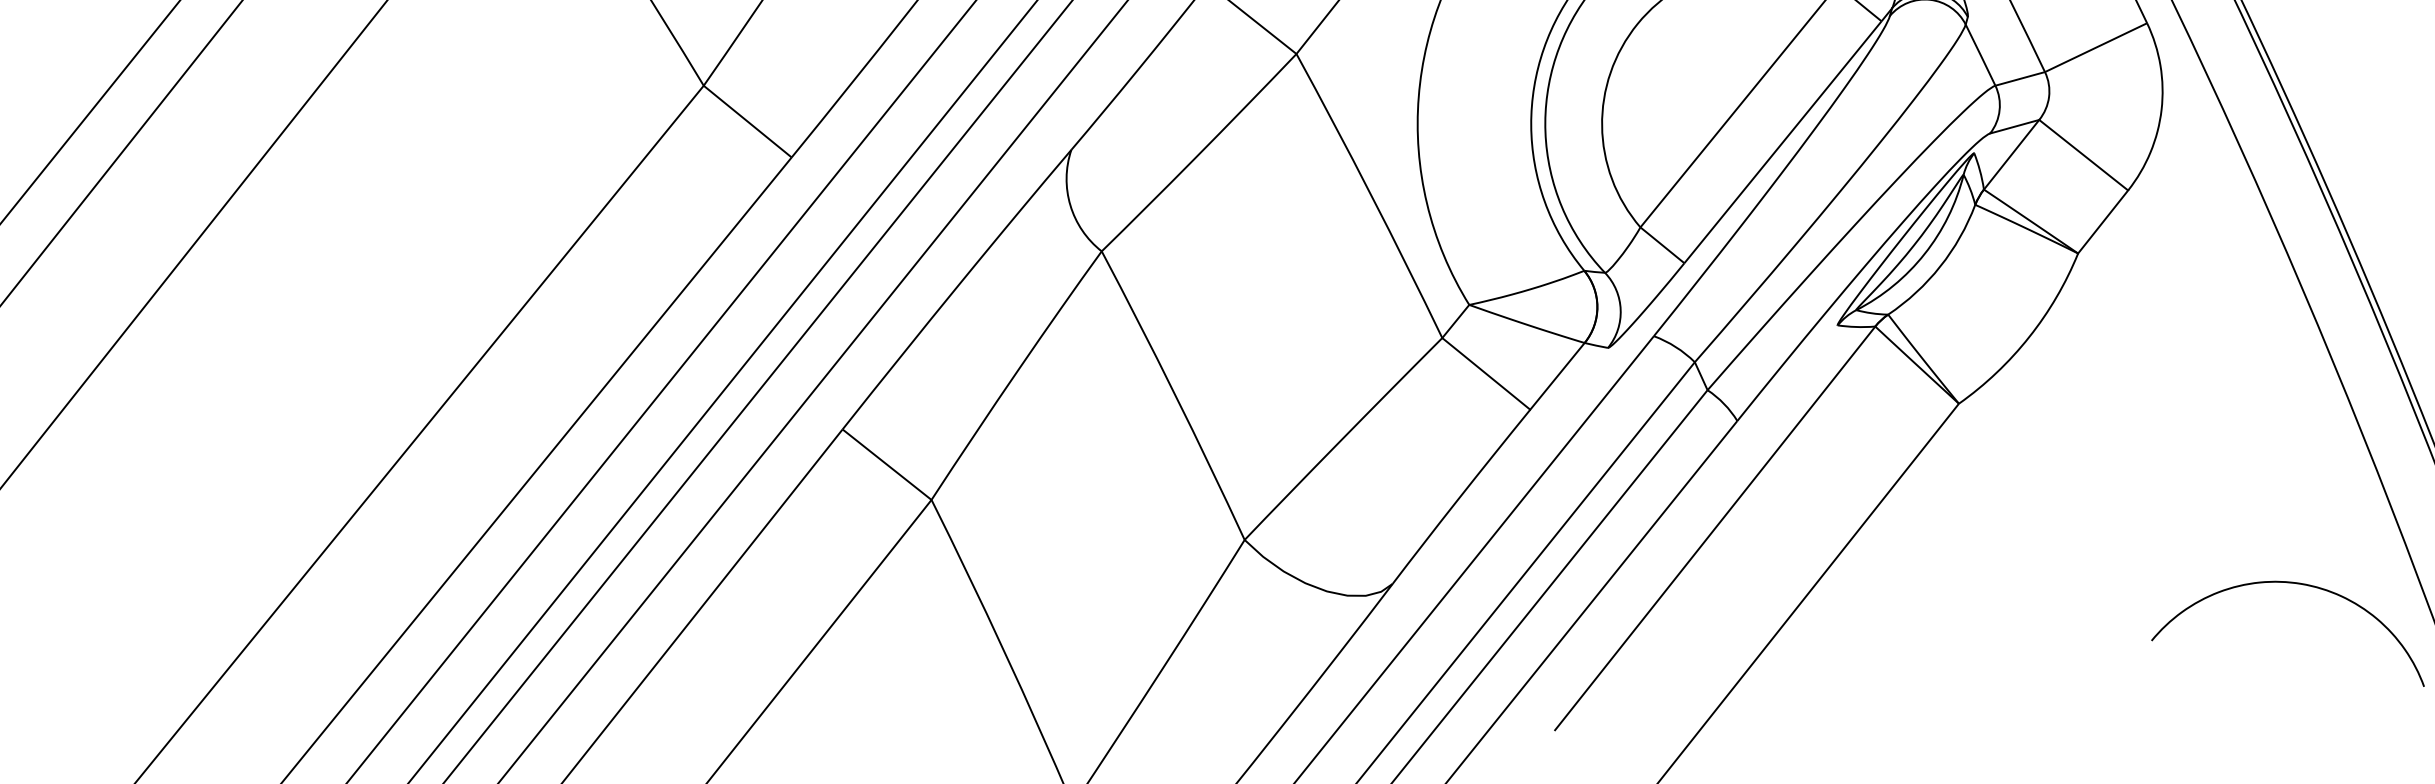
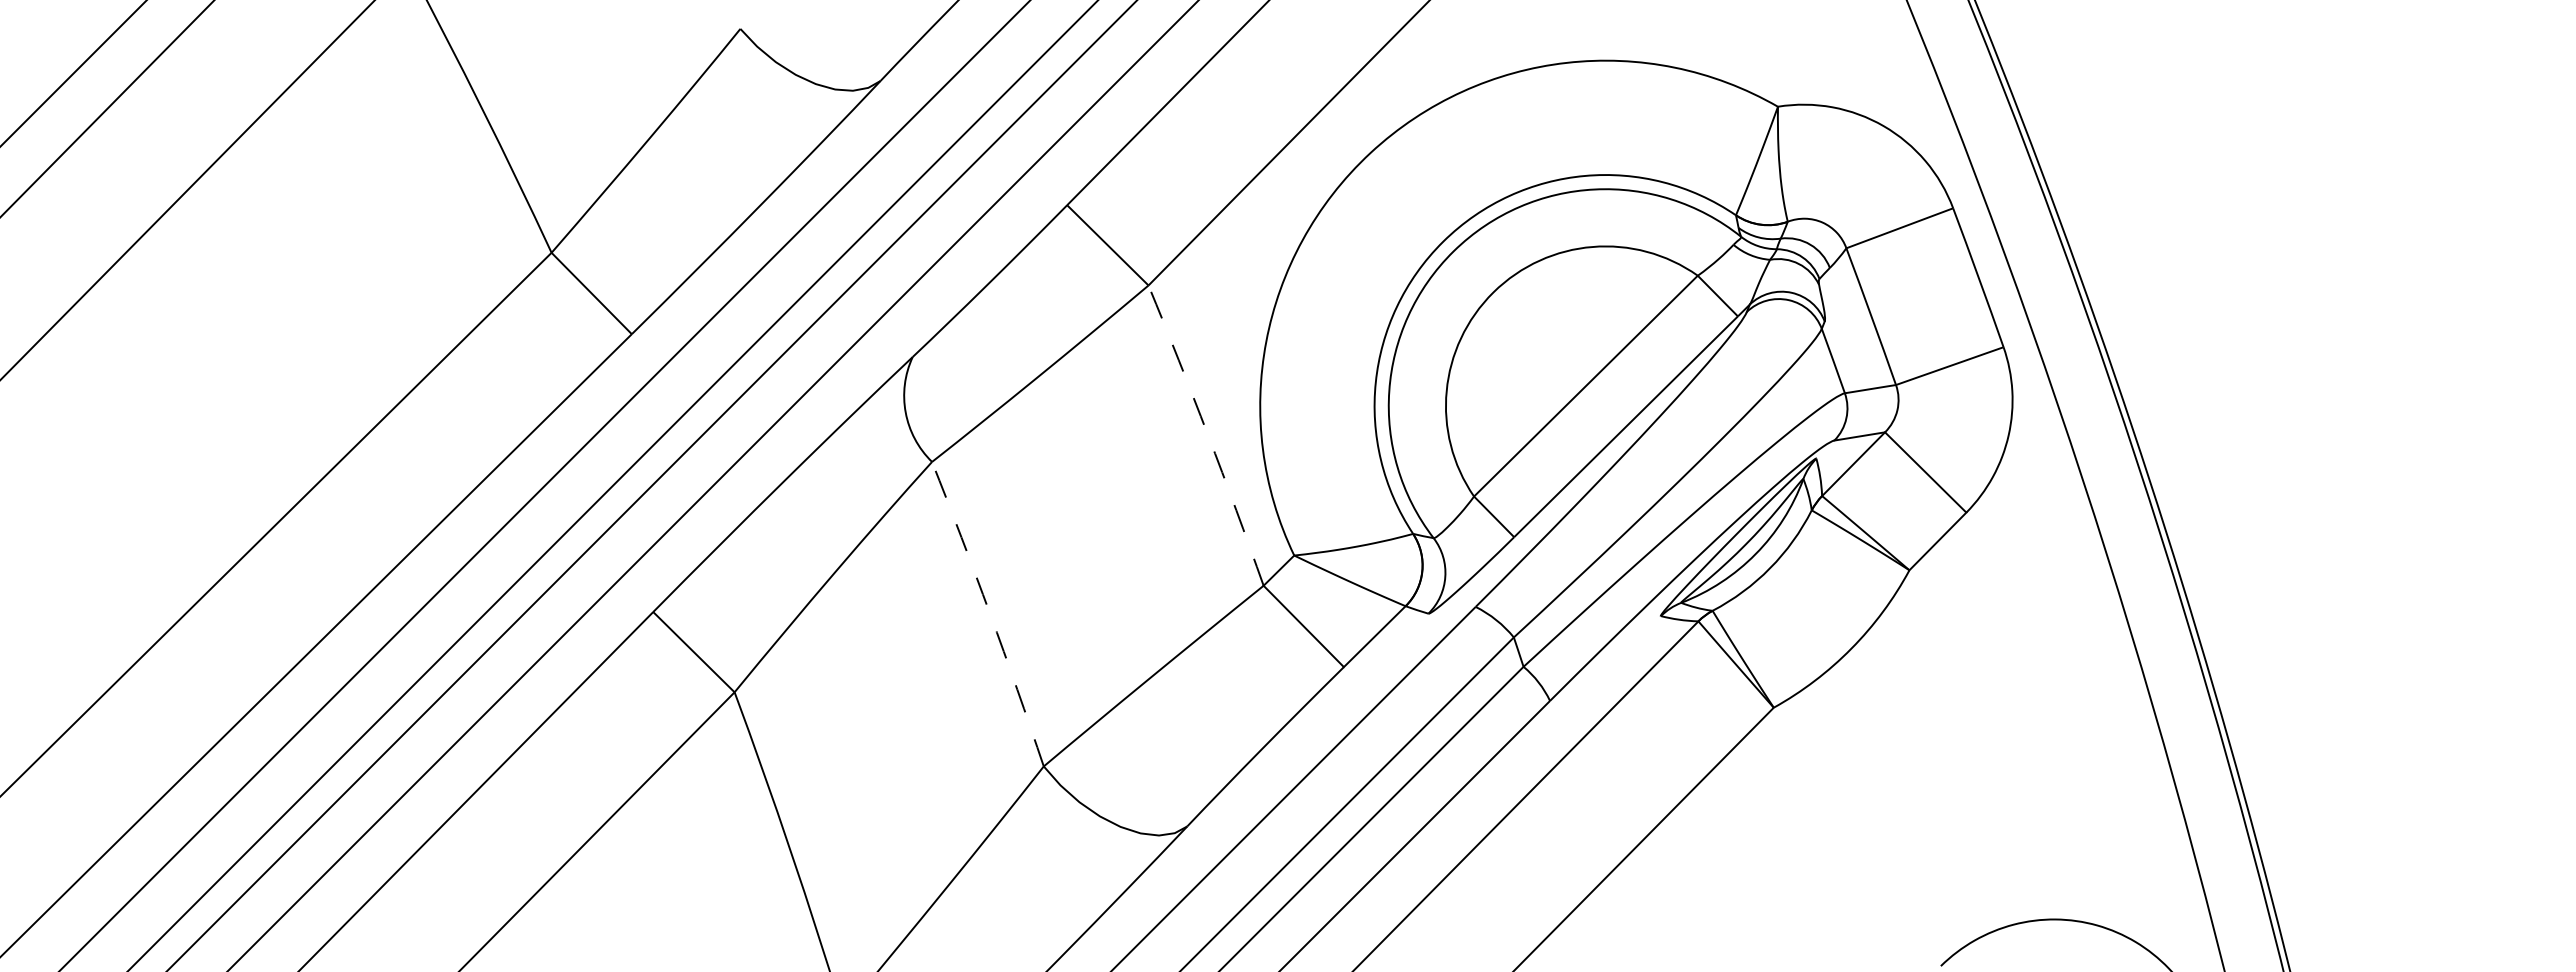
arc: (1370, 194) -> (1207, 434), solid -> dashed
arc: (1174, 394) -> (989, 613), solid -> dashed

